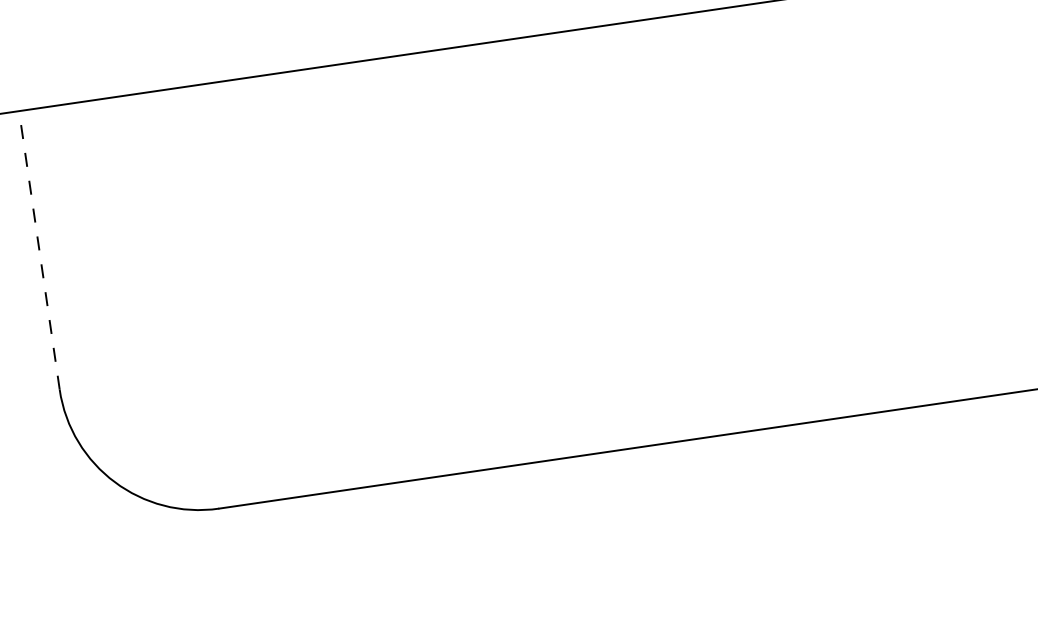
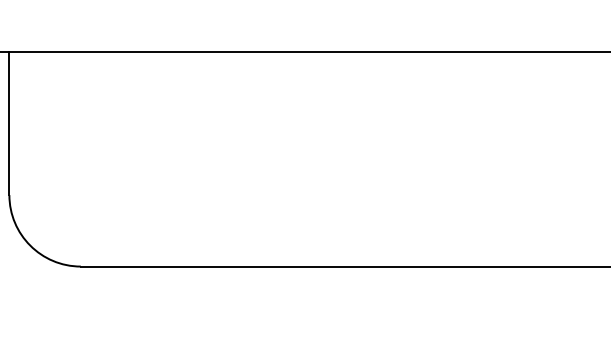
line: (39, 249) -> (9, 123), dashed -> solid

